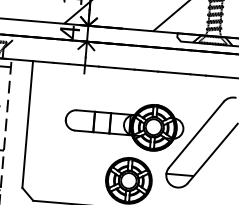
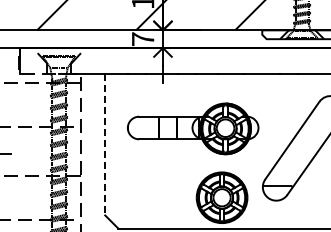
text: (70, 31) -> (143, 38), 4 -> 7
line: (27, 125) -> (105, 145), solid -> dashed
part: (124, 125) -> (193, 128), moved

